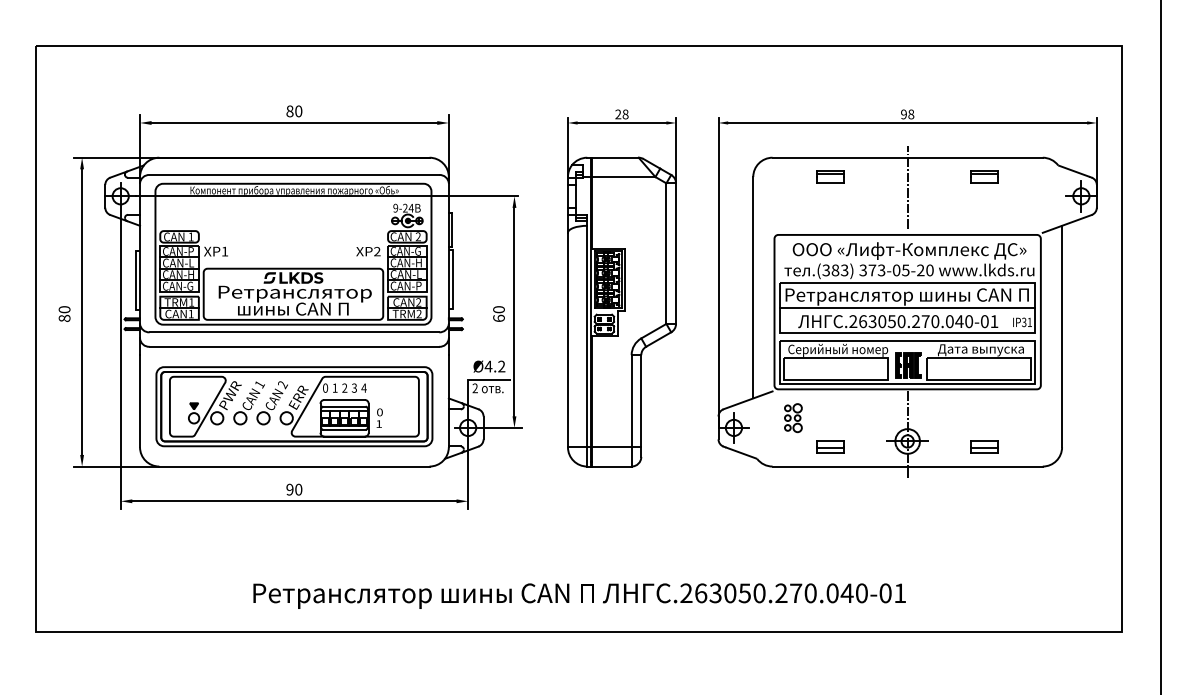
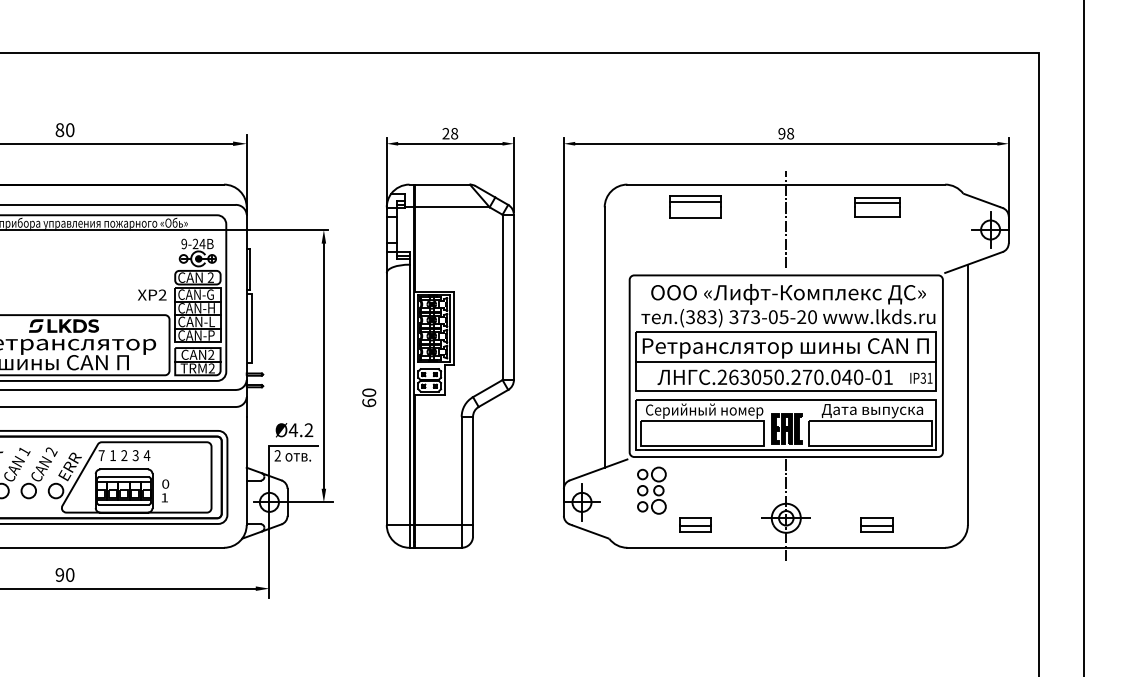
part: (830, 176) -> (695, 206), size x1.6
part: (984, 176) -> (876, 206), size x1.4
text: (498, 313) -> (368, 397), moved
text: (325, 387) -> (101, 454), 0 -> 7
part: (793, 418) -> (652, 491), size x1.4

